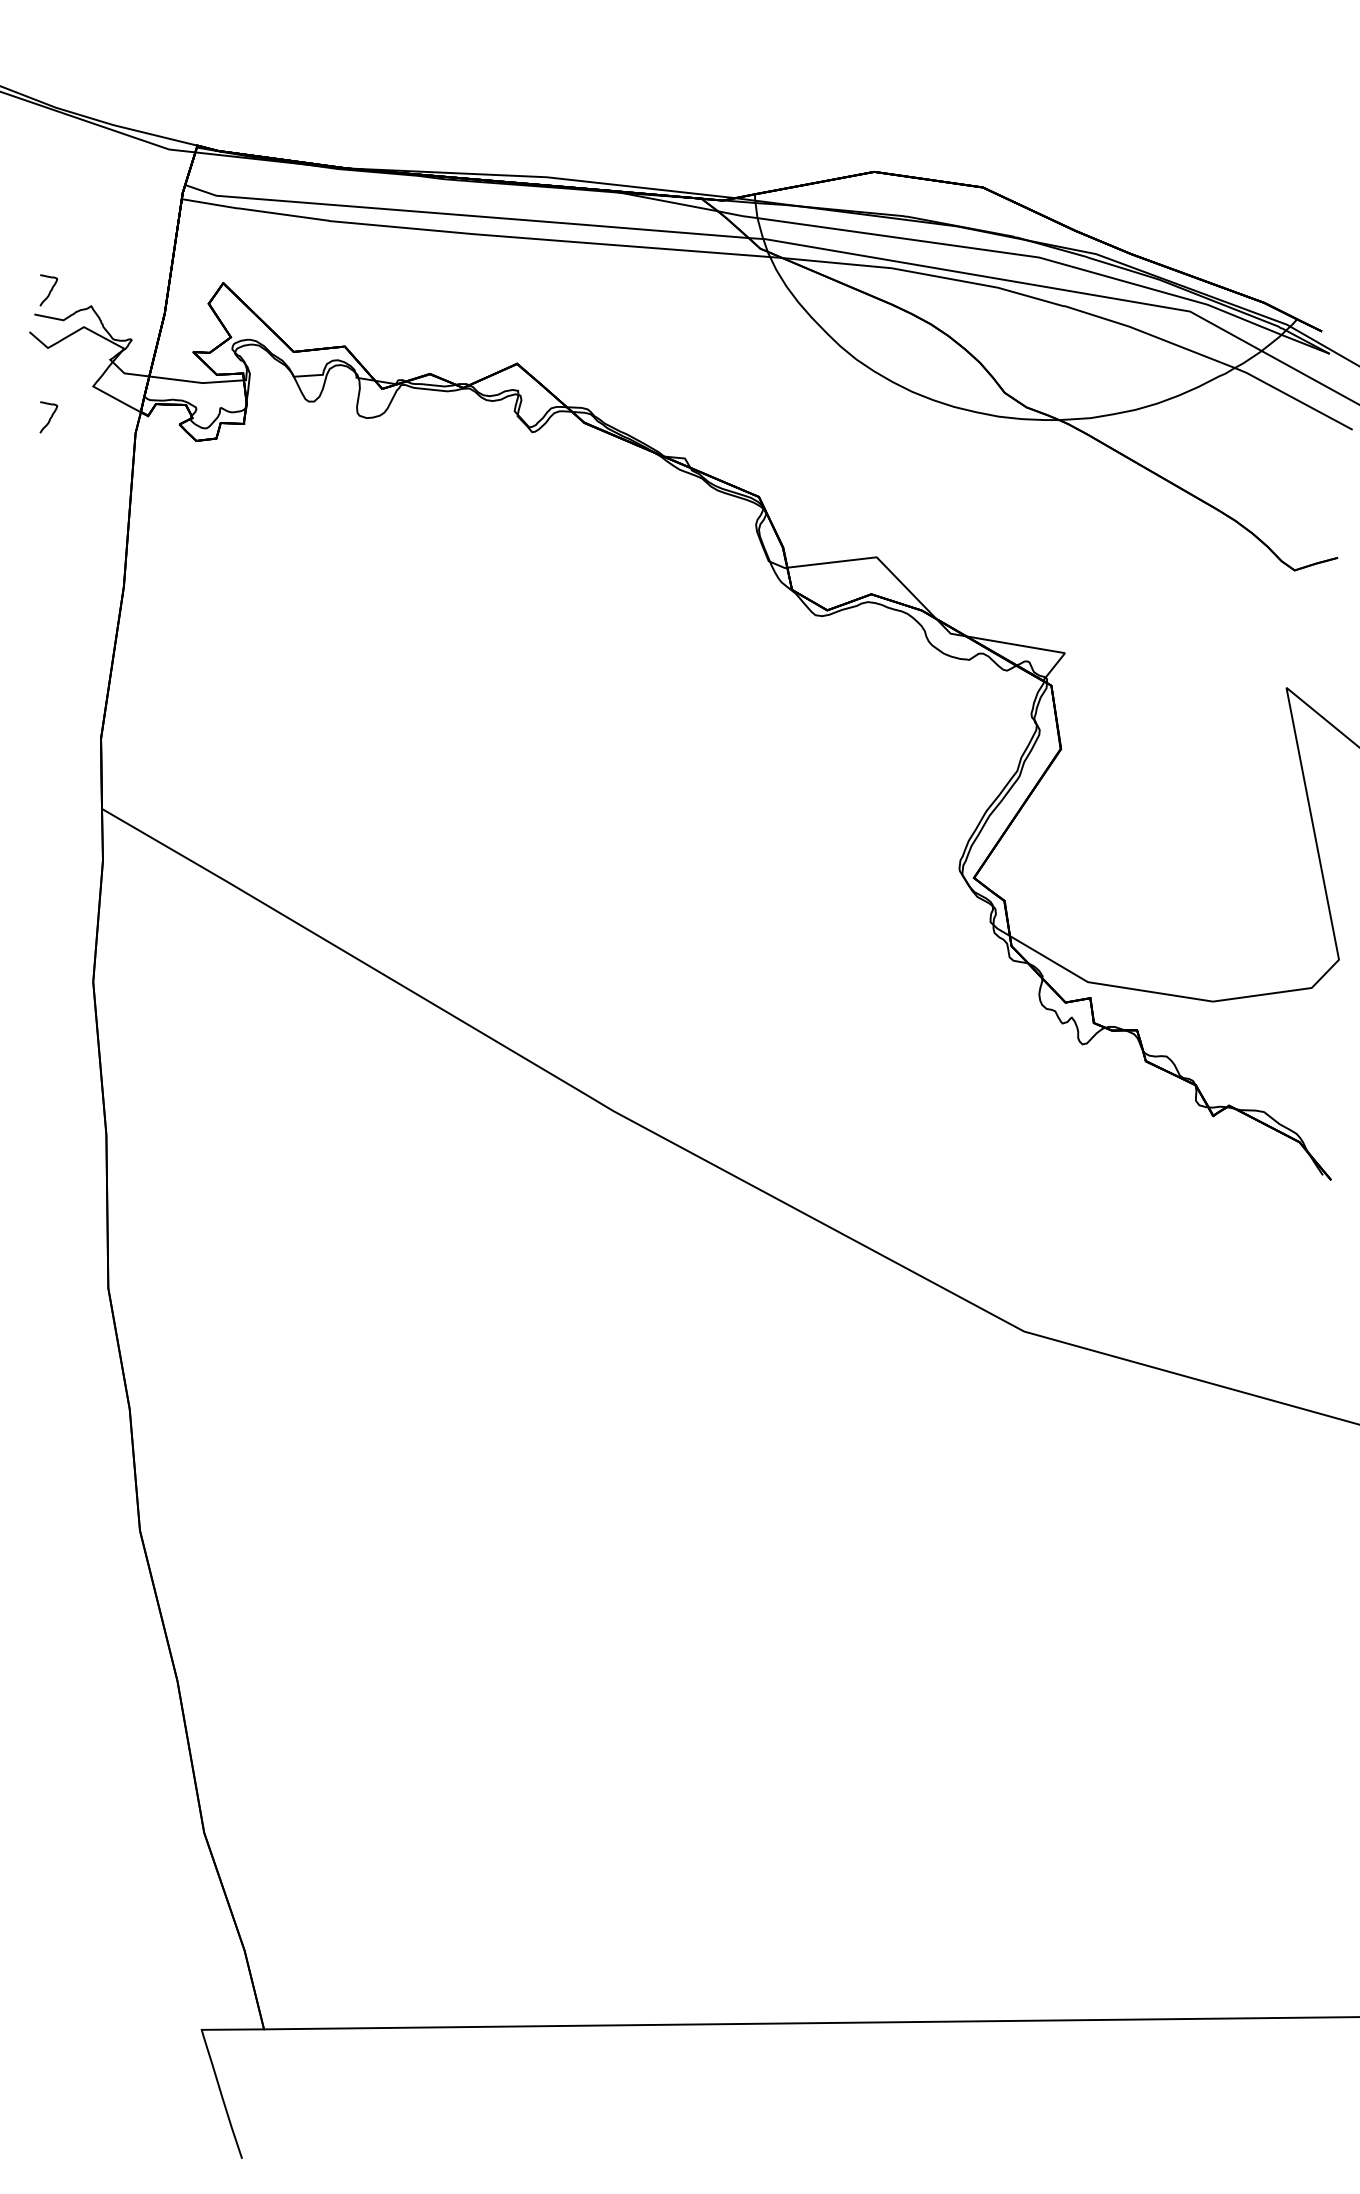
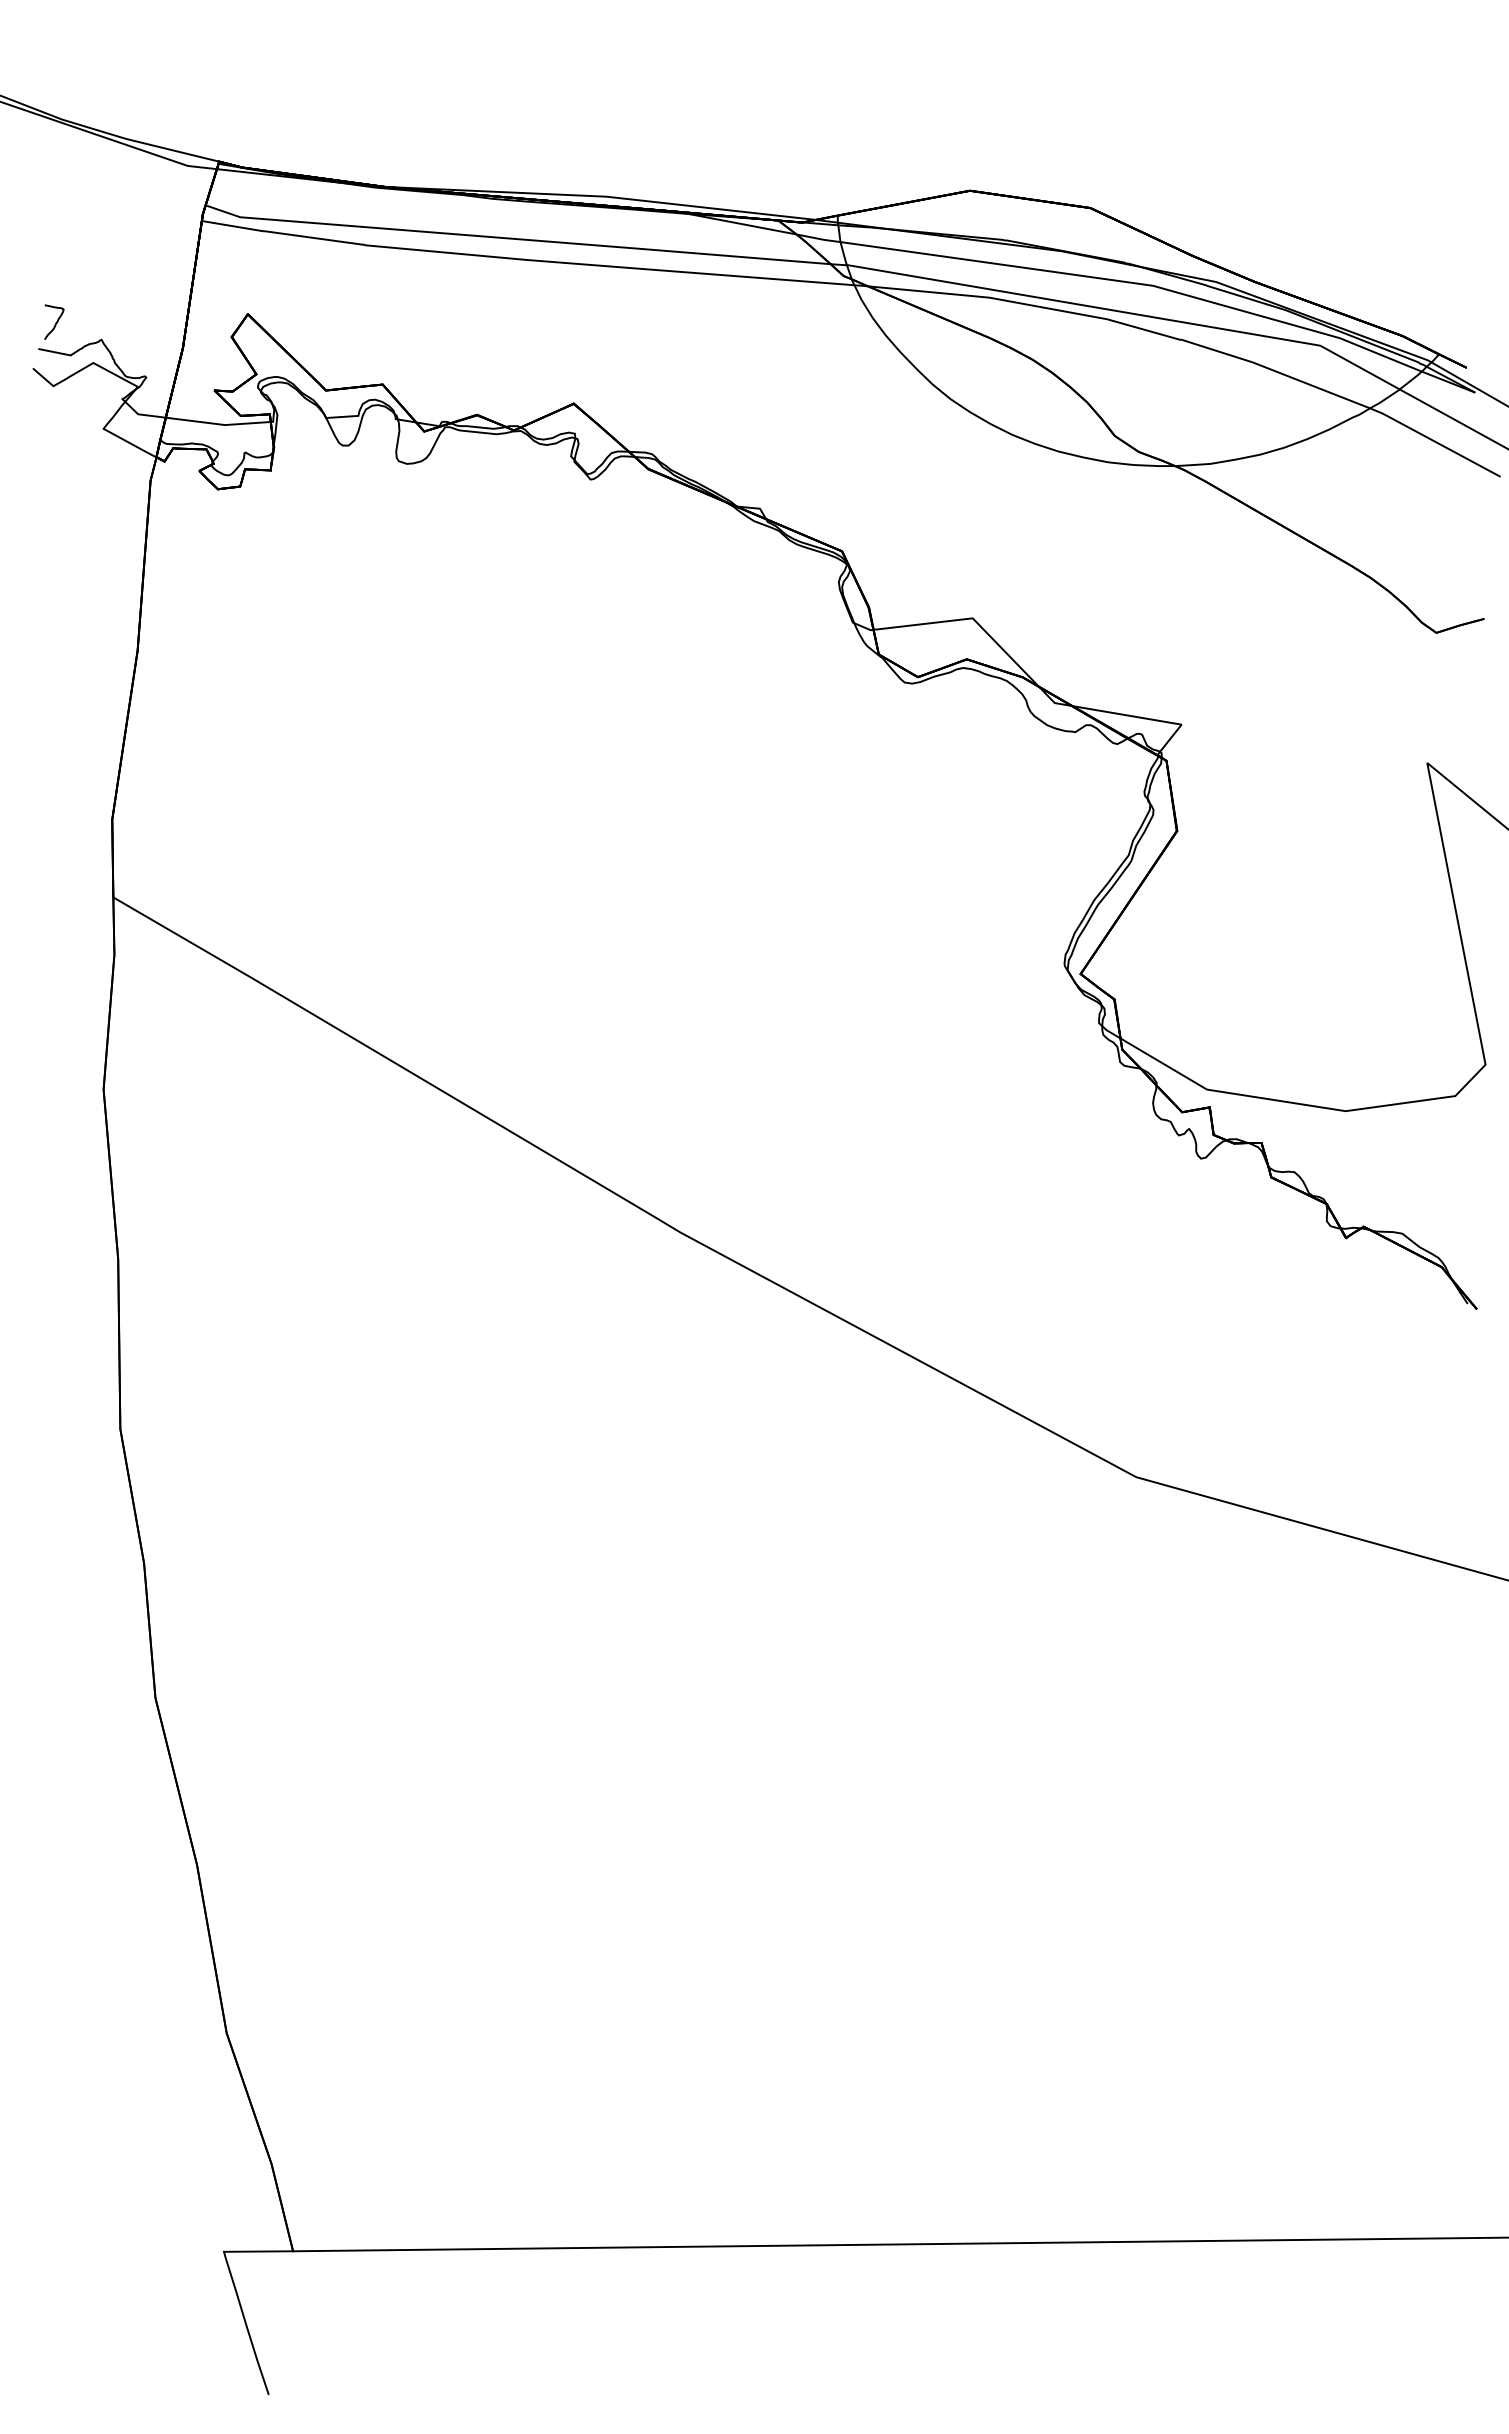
curve: (49, 418) -> (55, 464), removed

